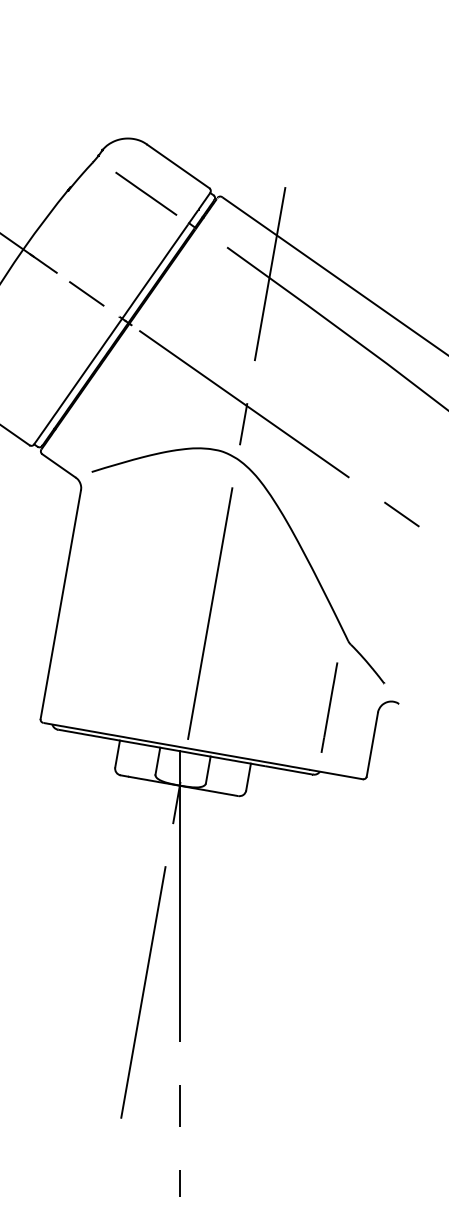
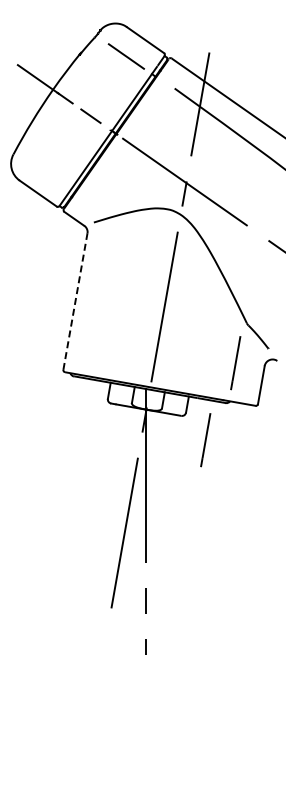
line: (60, 604) -> (75, 301), solid -> dashed
line: (278, 837) -> (205, 440), added

